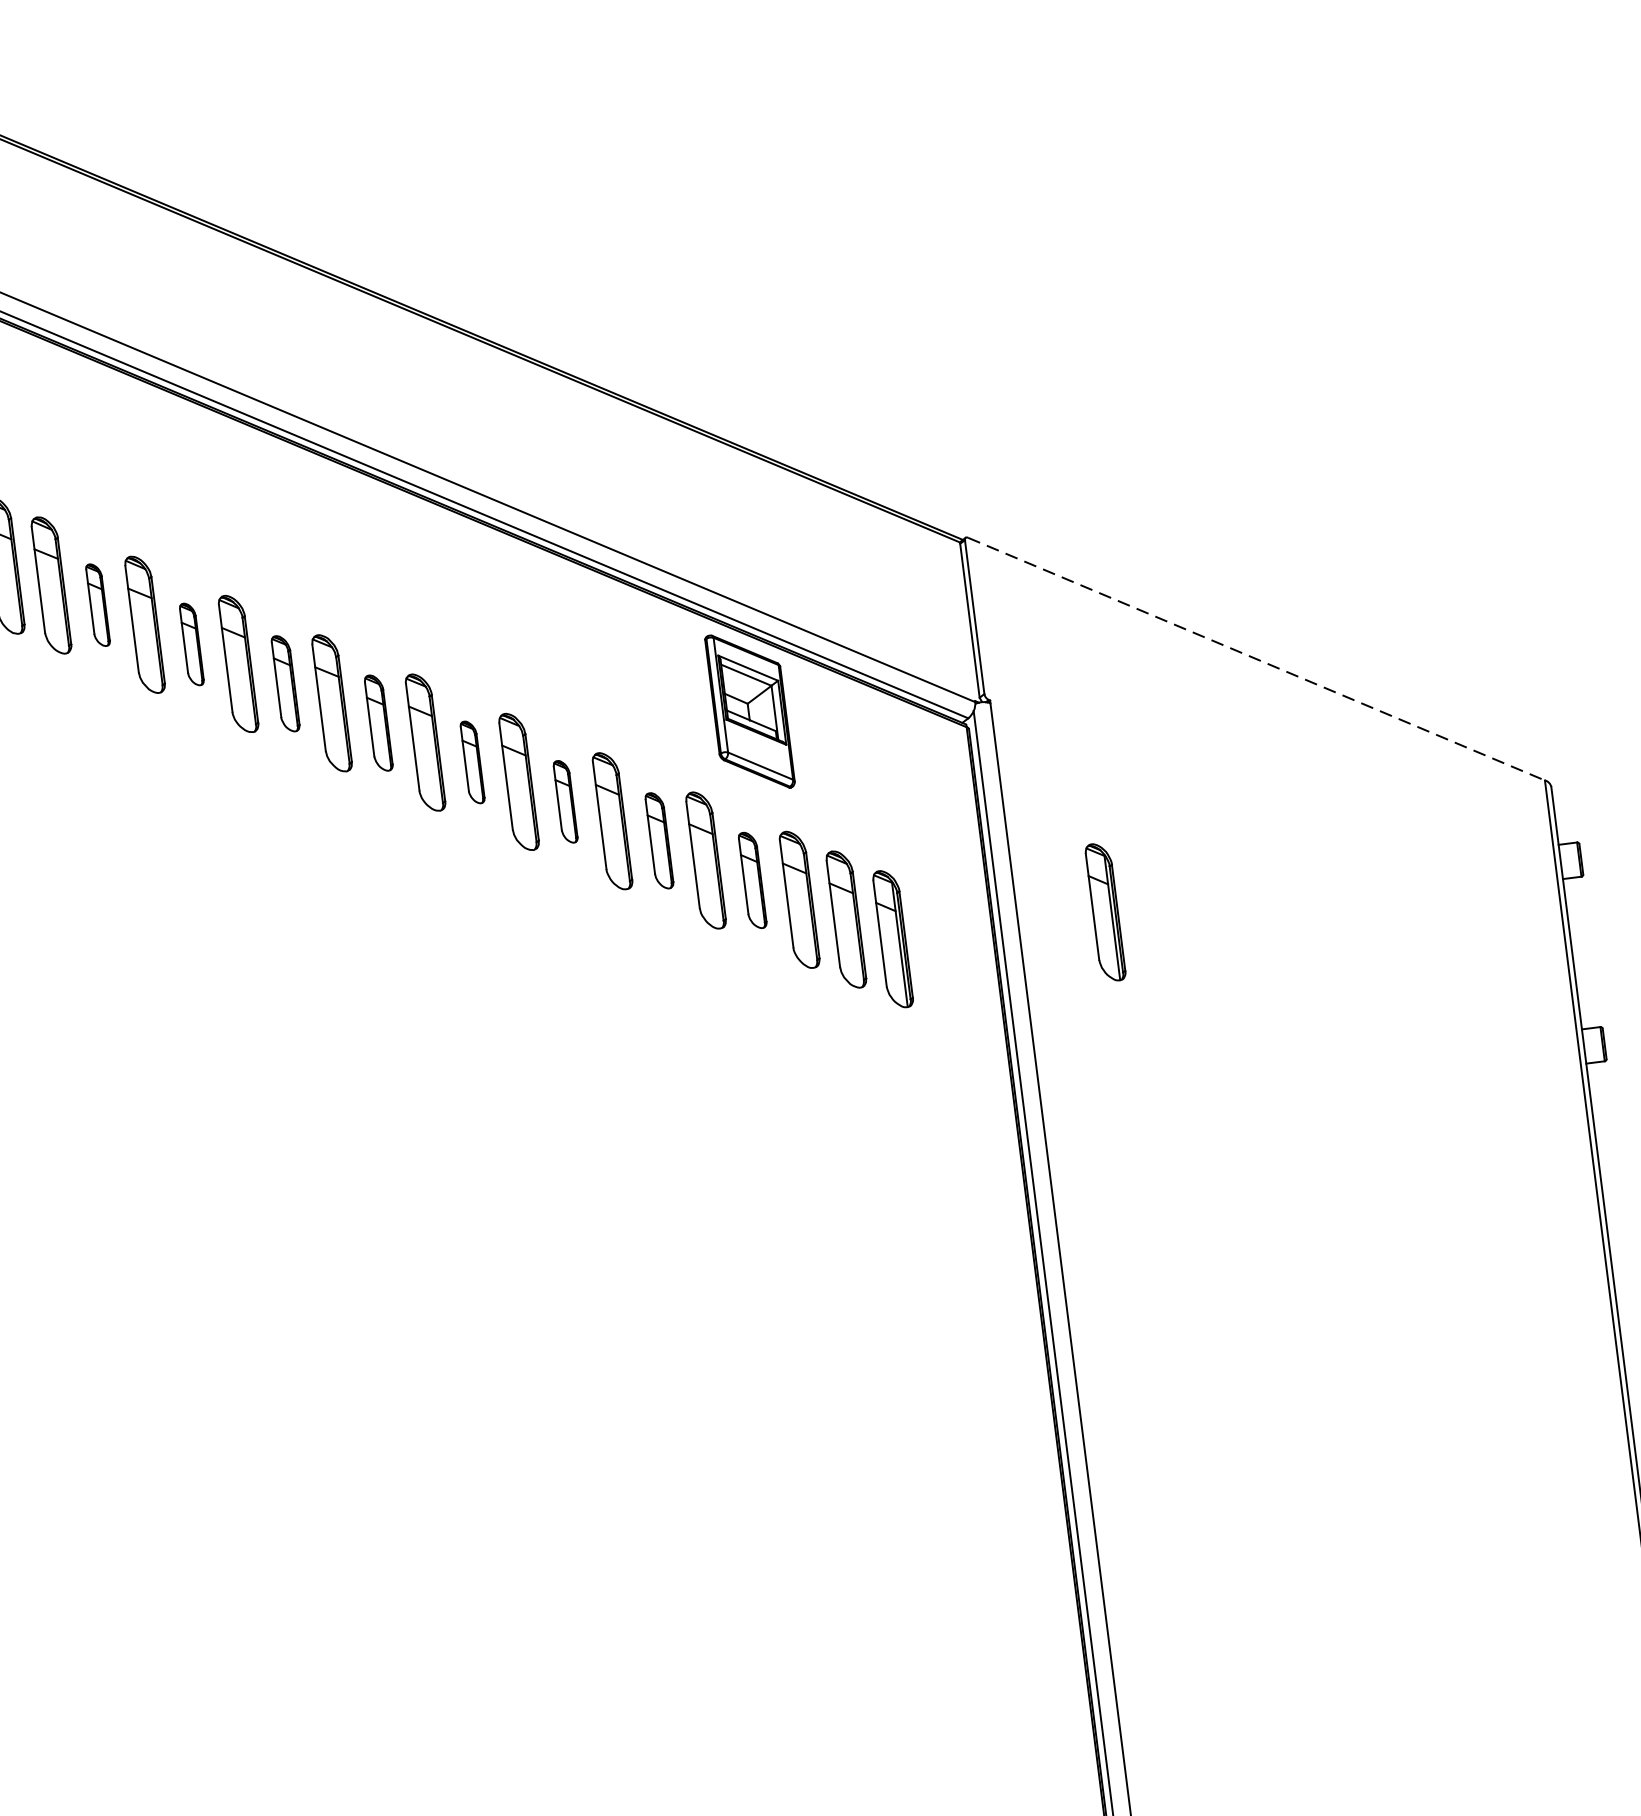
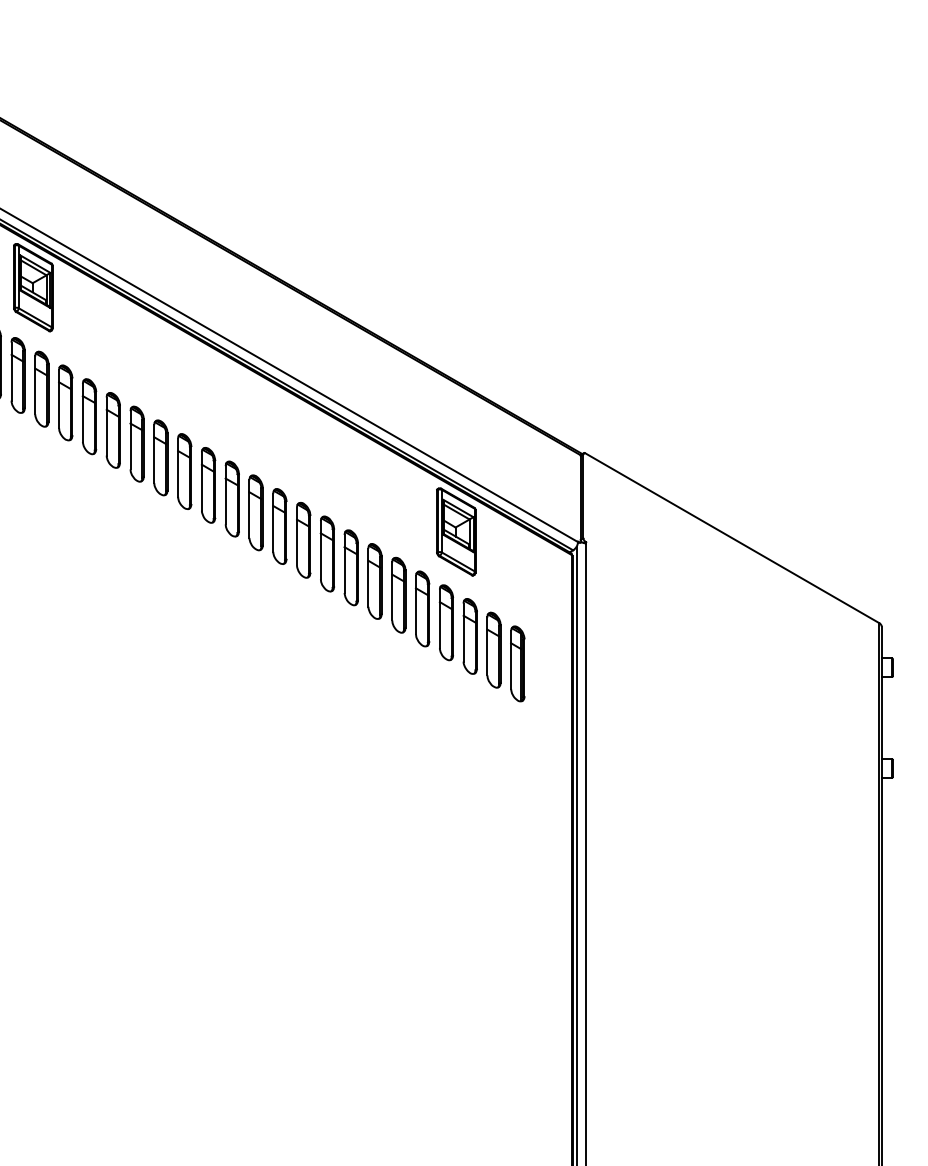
part: (96, 605) -> (112, 430), size x1.67
part: (191, 643) -> (160, 457), size x1.67
line: (1257, 659) -> (732, 538), dashed -> solid
part: (285, 683) -> (208, 485), size x1.43
part: (377, 722) -> (255, 512), size x1.43
part: (472, 762) -> (303, 540), size x1.67
part: (564, 801) -> (350, 567), size x1.67
part: (658, 839) -> (398, 594), size x1.43
part: (751, 880) -> (445, 622), size x1.43
part: (1104, 911) -> (633, 663), removed

